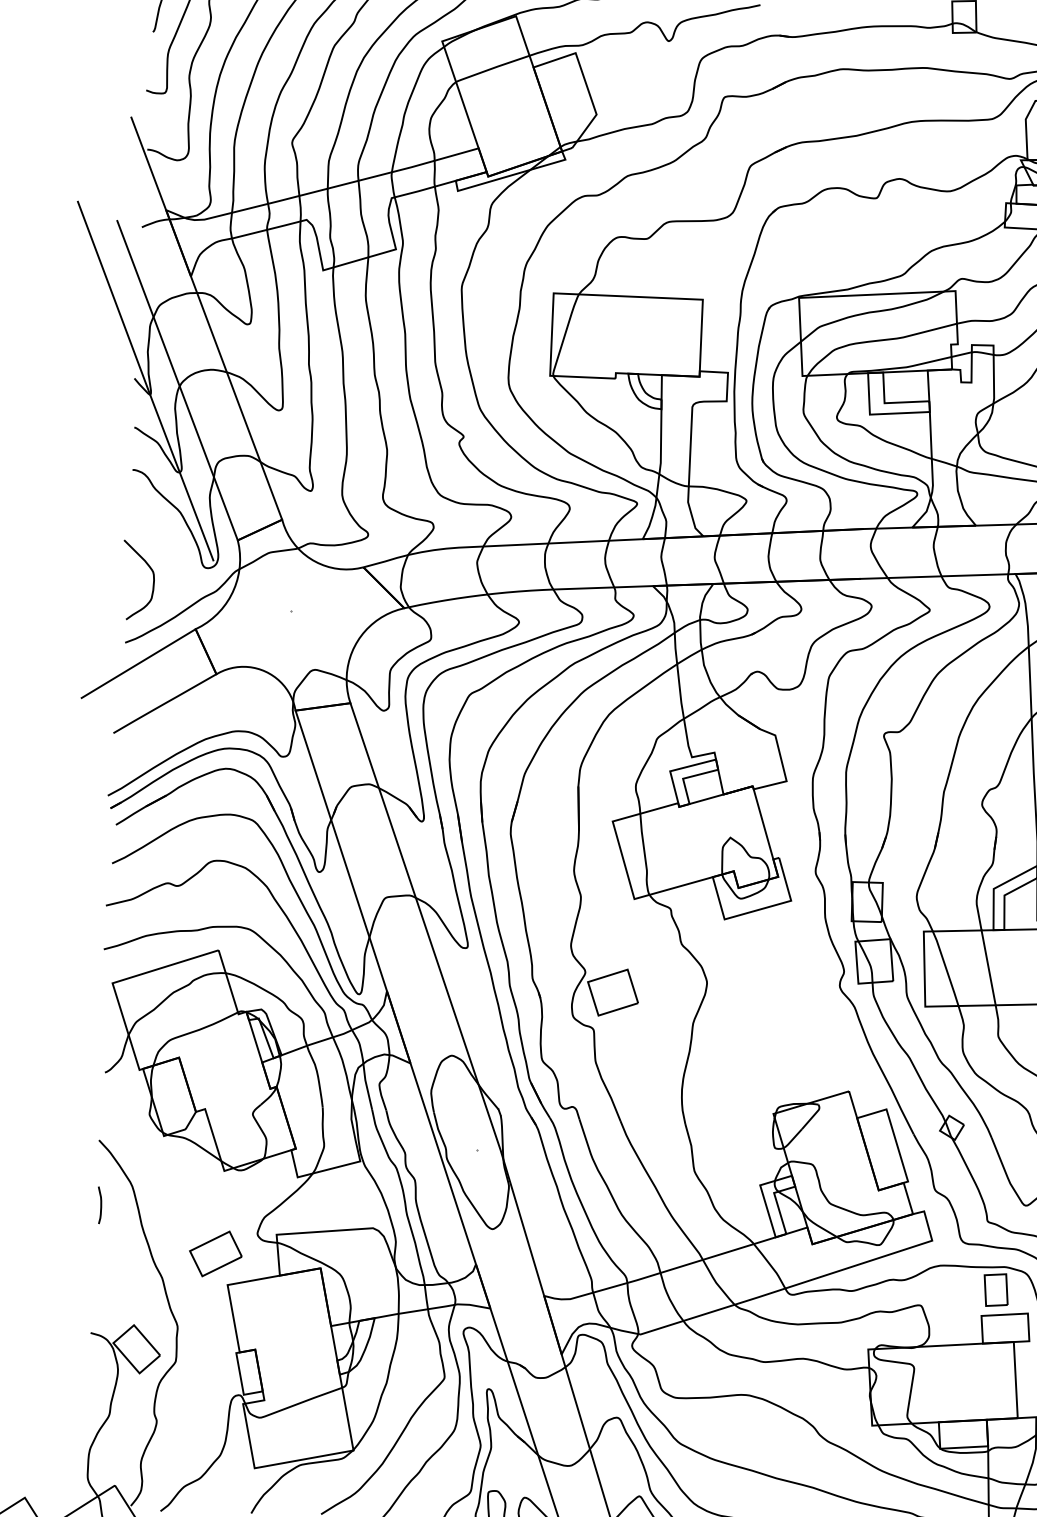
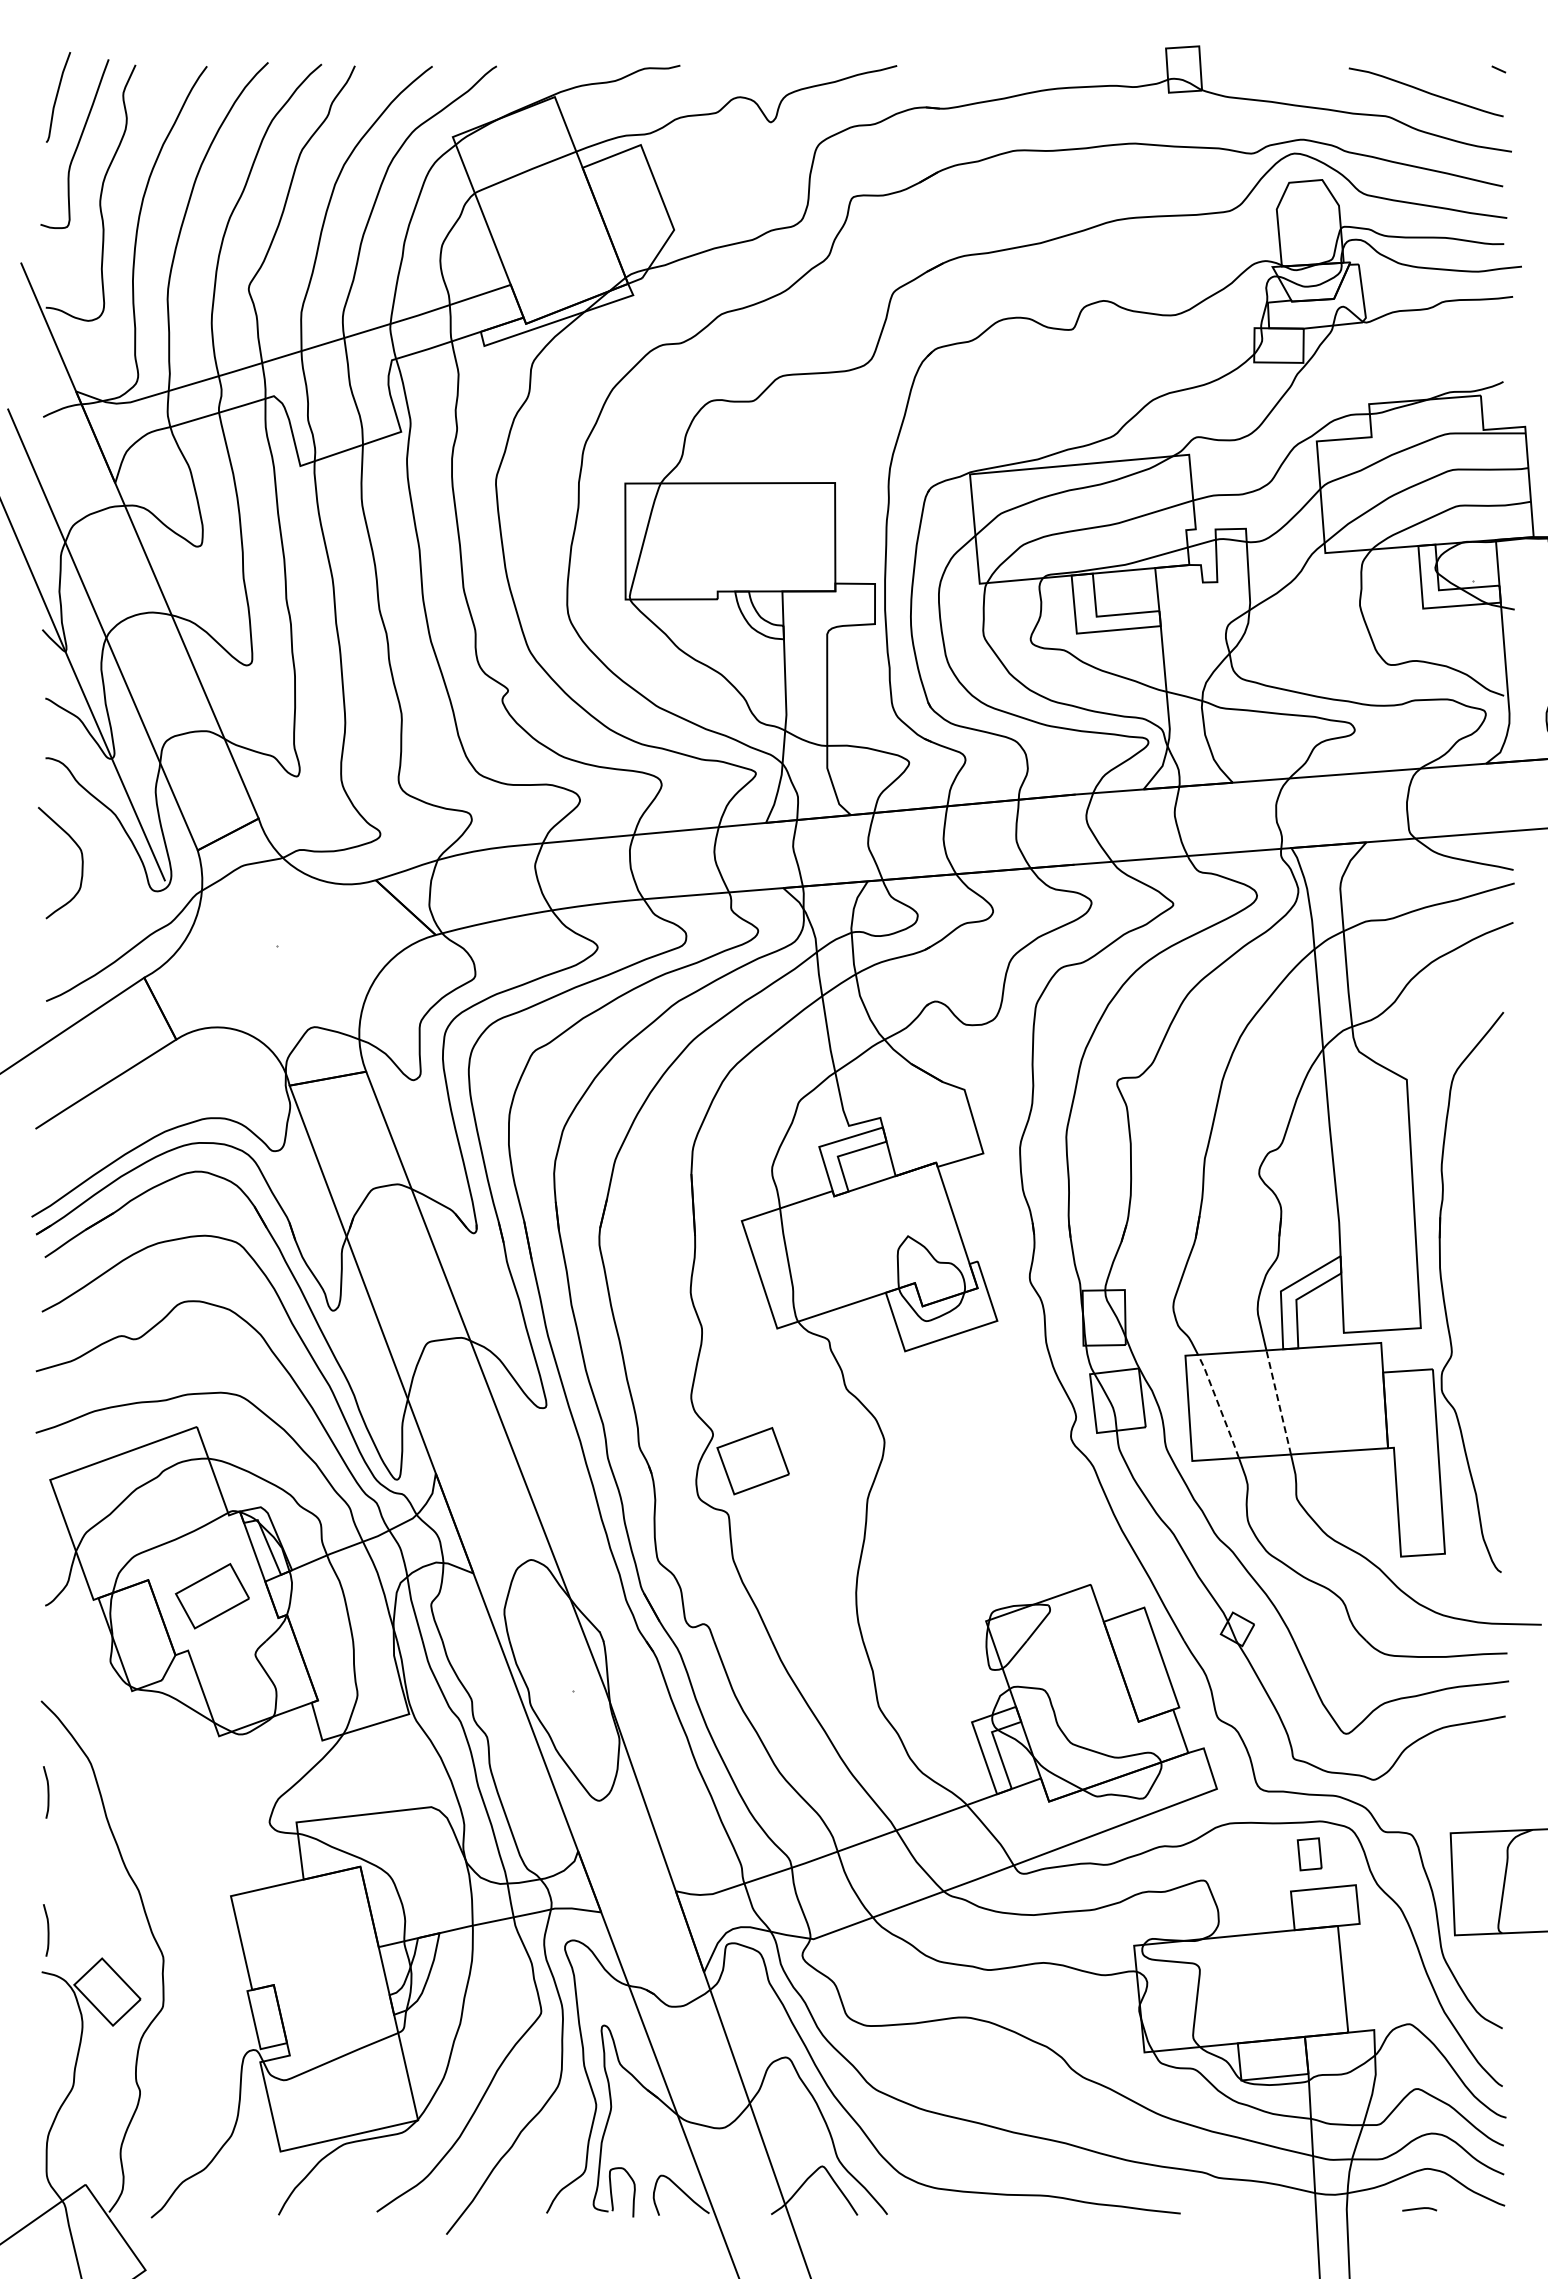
curve: (153, 581) -> (81, 863), moved
line: (988, 967) -> (1278, 1401), solid -> dashed
line: (945, 968) -> (1218, 1405), solid -> dashed
part: (215, 1254) -> (212, 1596), moved
part: (995, 1290) -> (1309, 1854), size x0.7
curve: (96, 1303) -> (47, 1930), added

